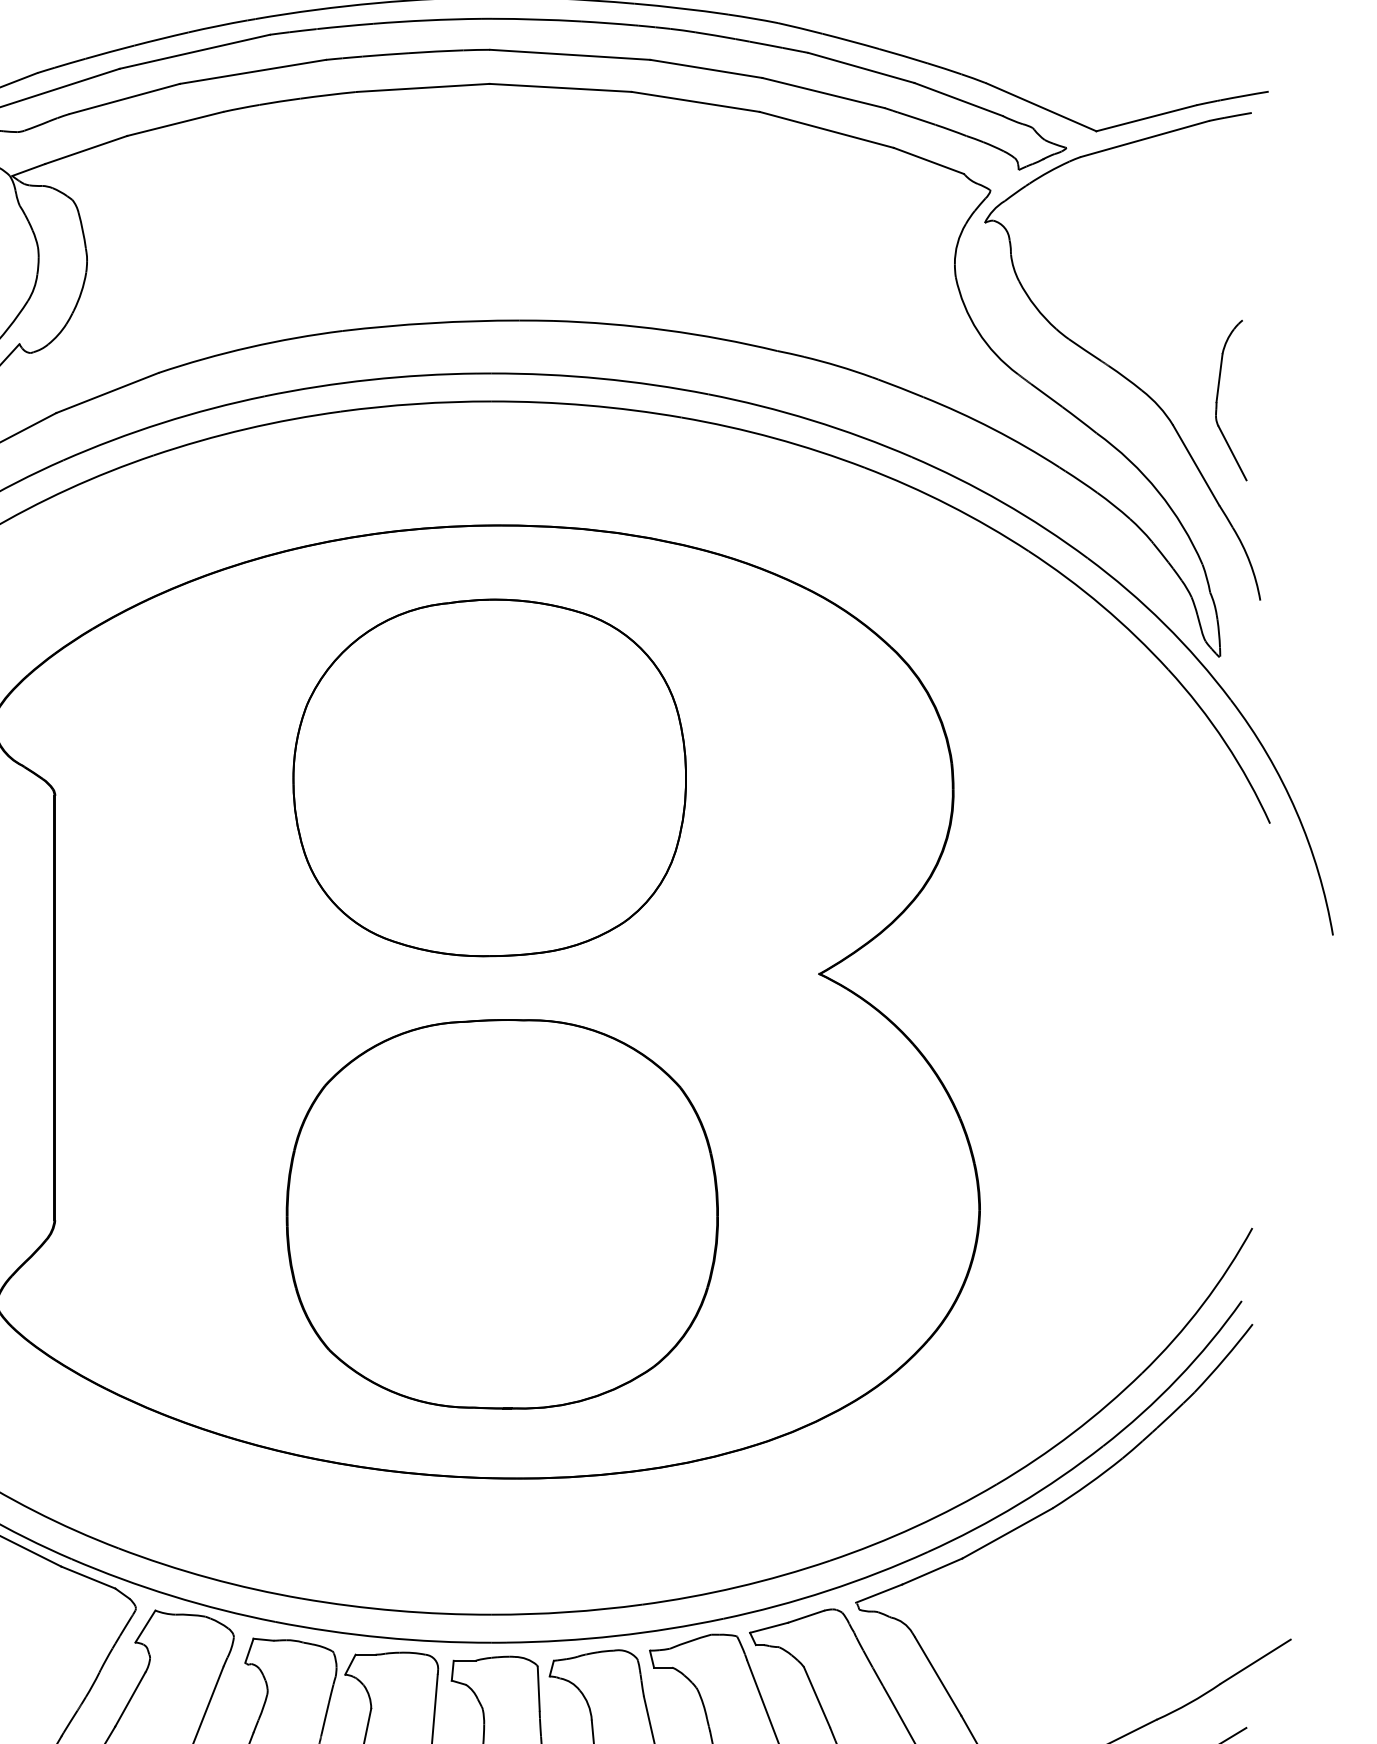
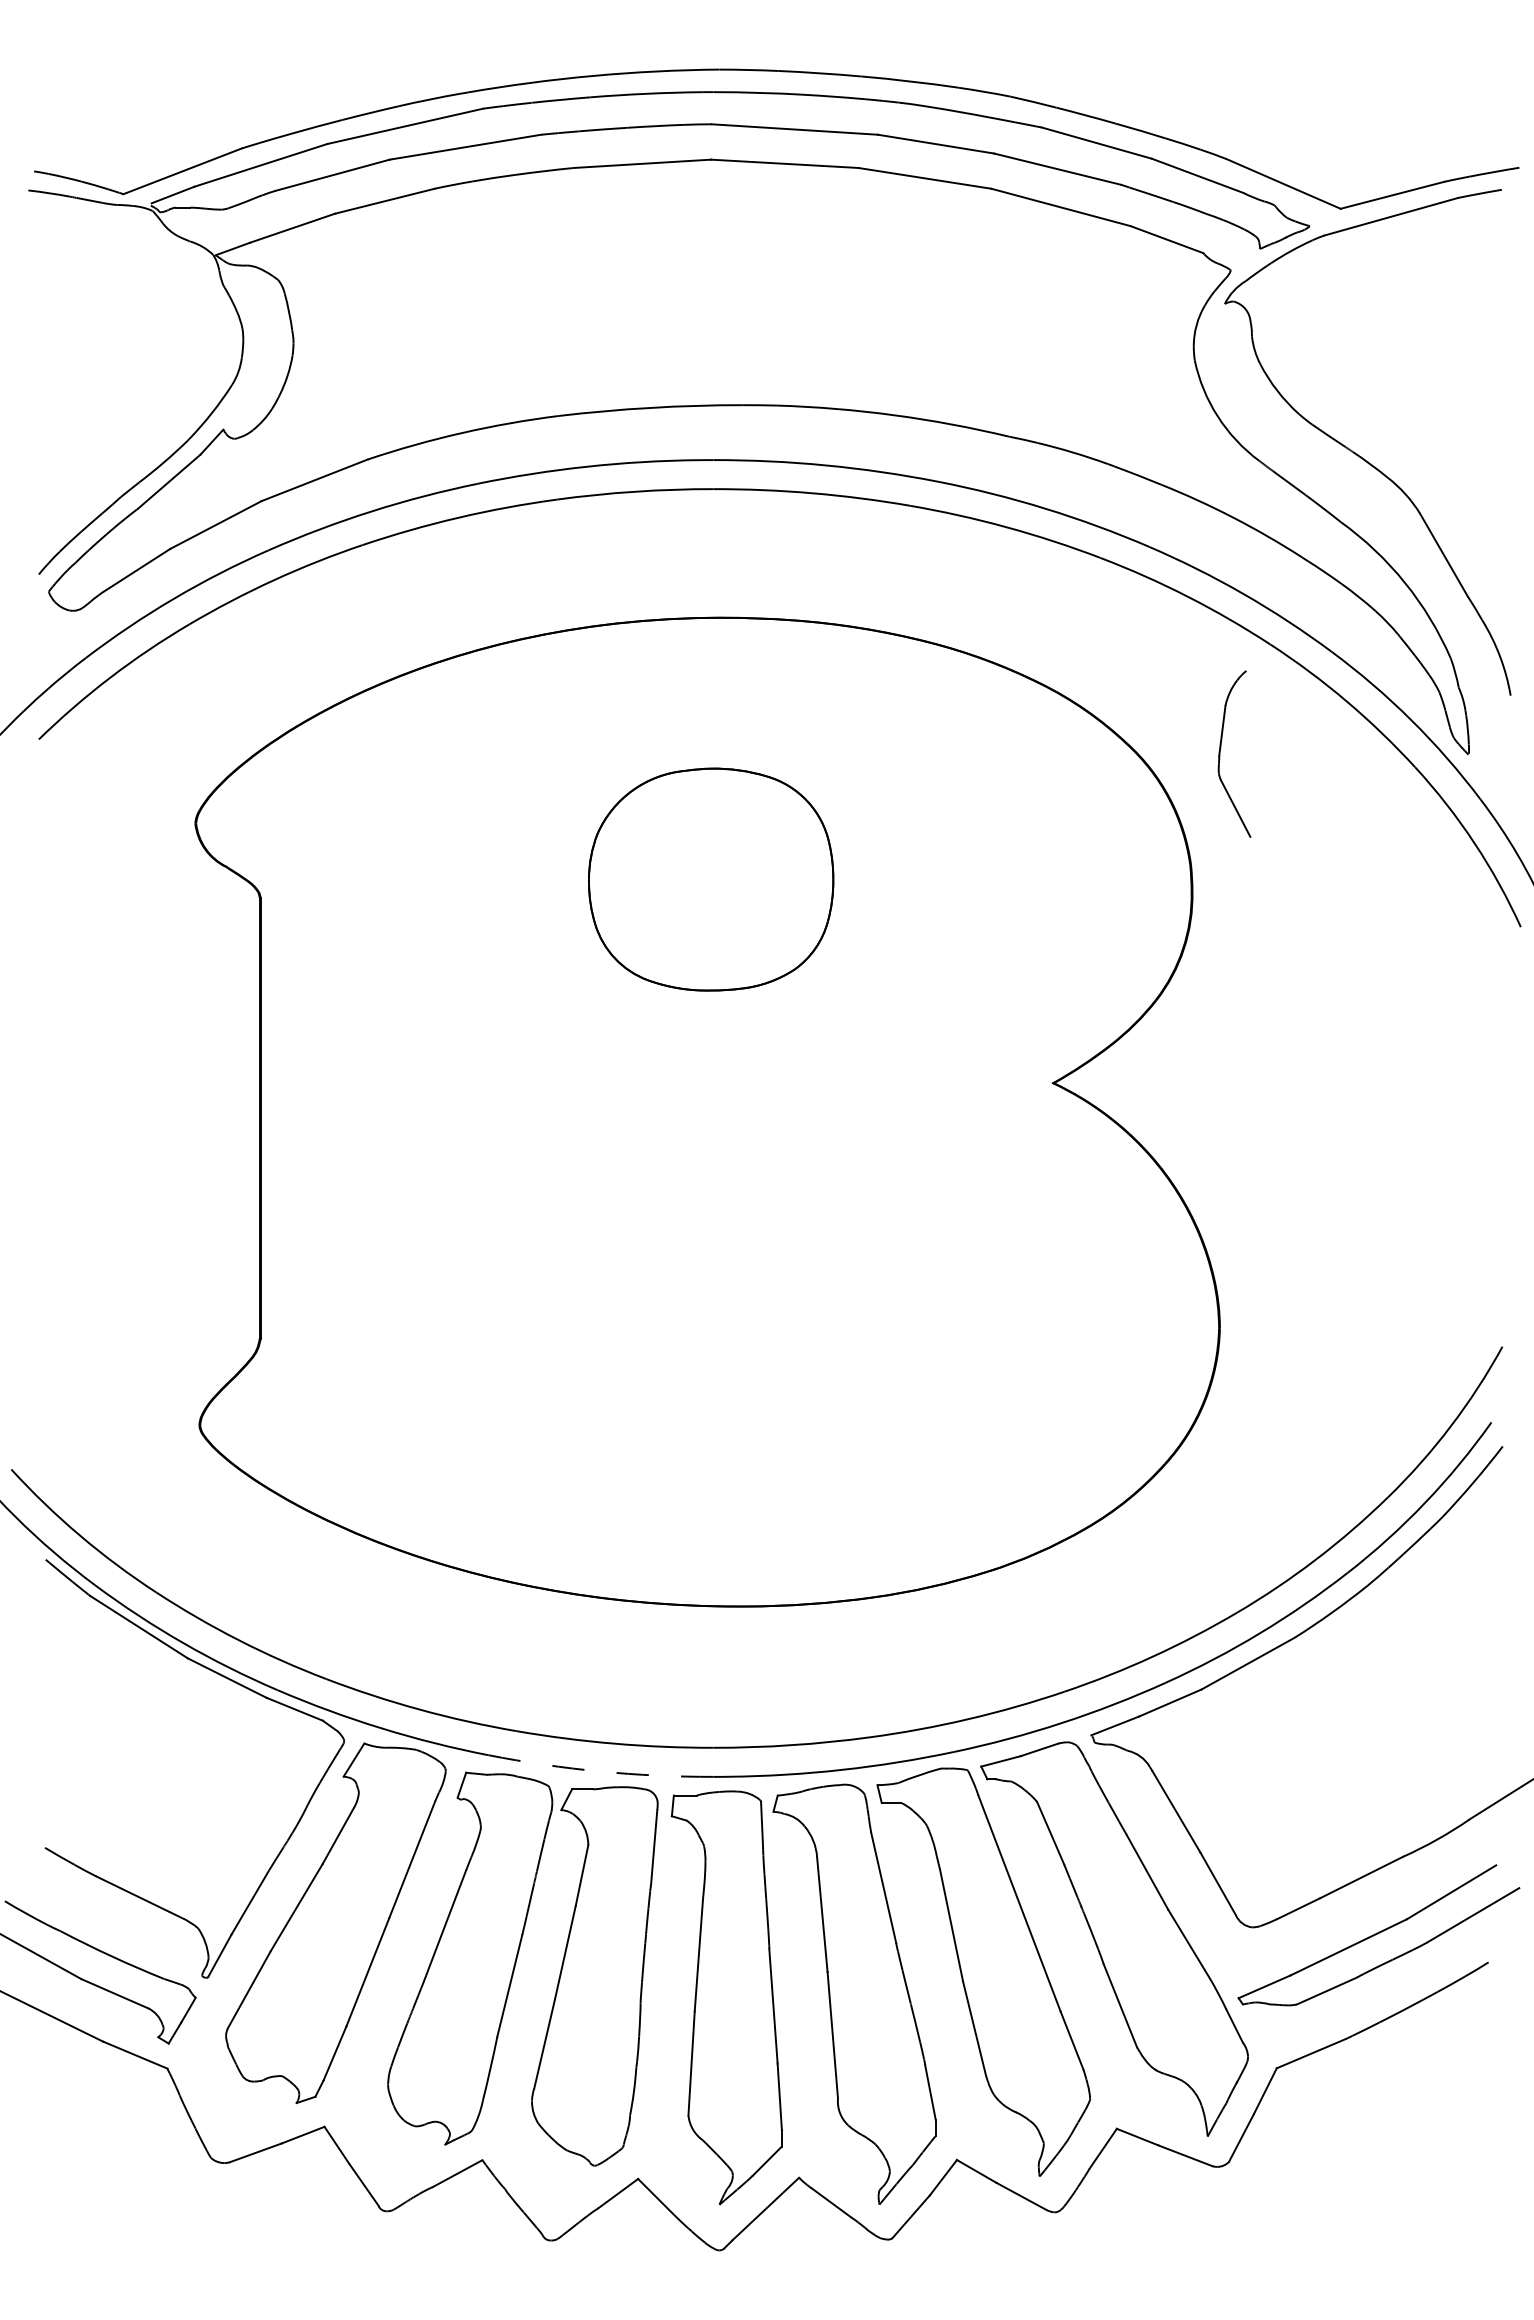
part: (1218, 395) -> (1221, 748), moved
part: (489, 777) -> (710, 879), size x0.6
part: (501, 1213) -> (723, 1331), removed
arc: (383, 1637) -> (600, 1771), solid -> dashed

